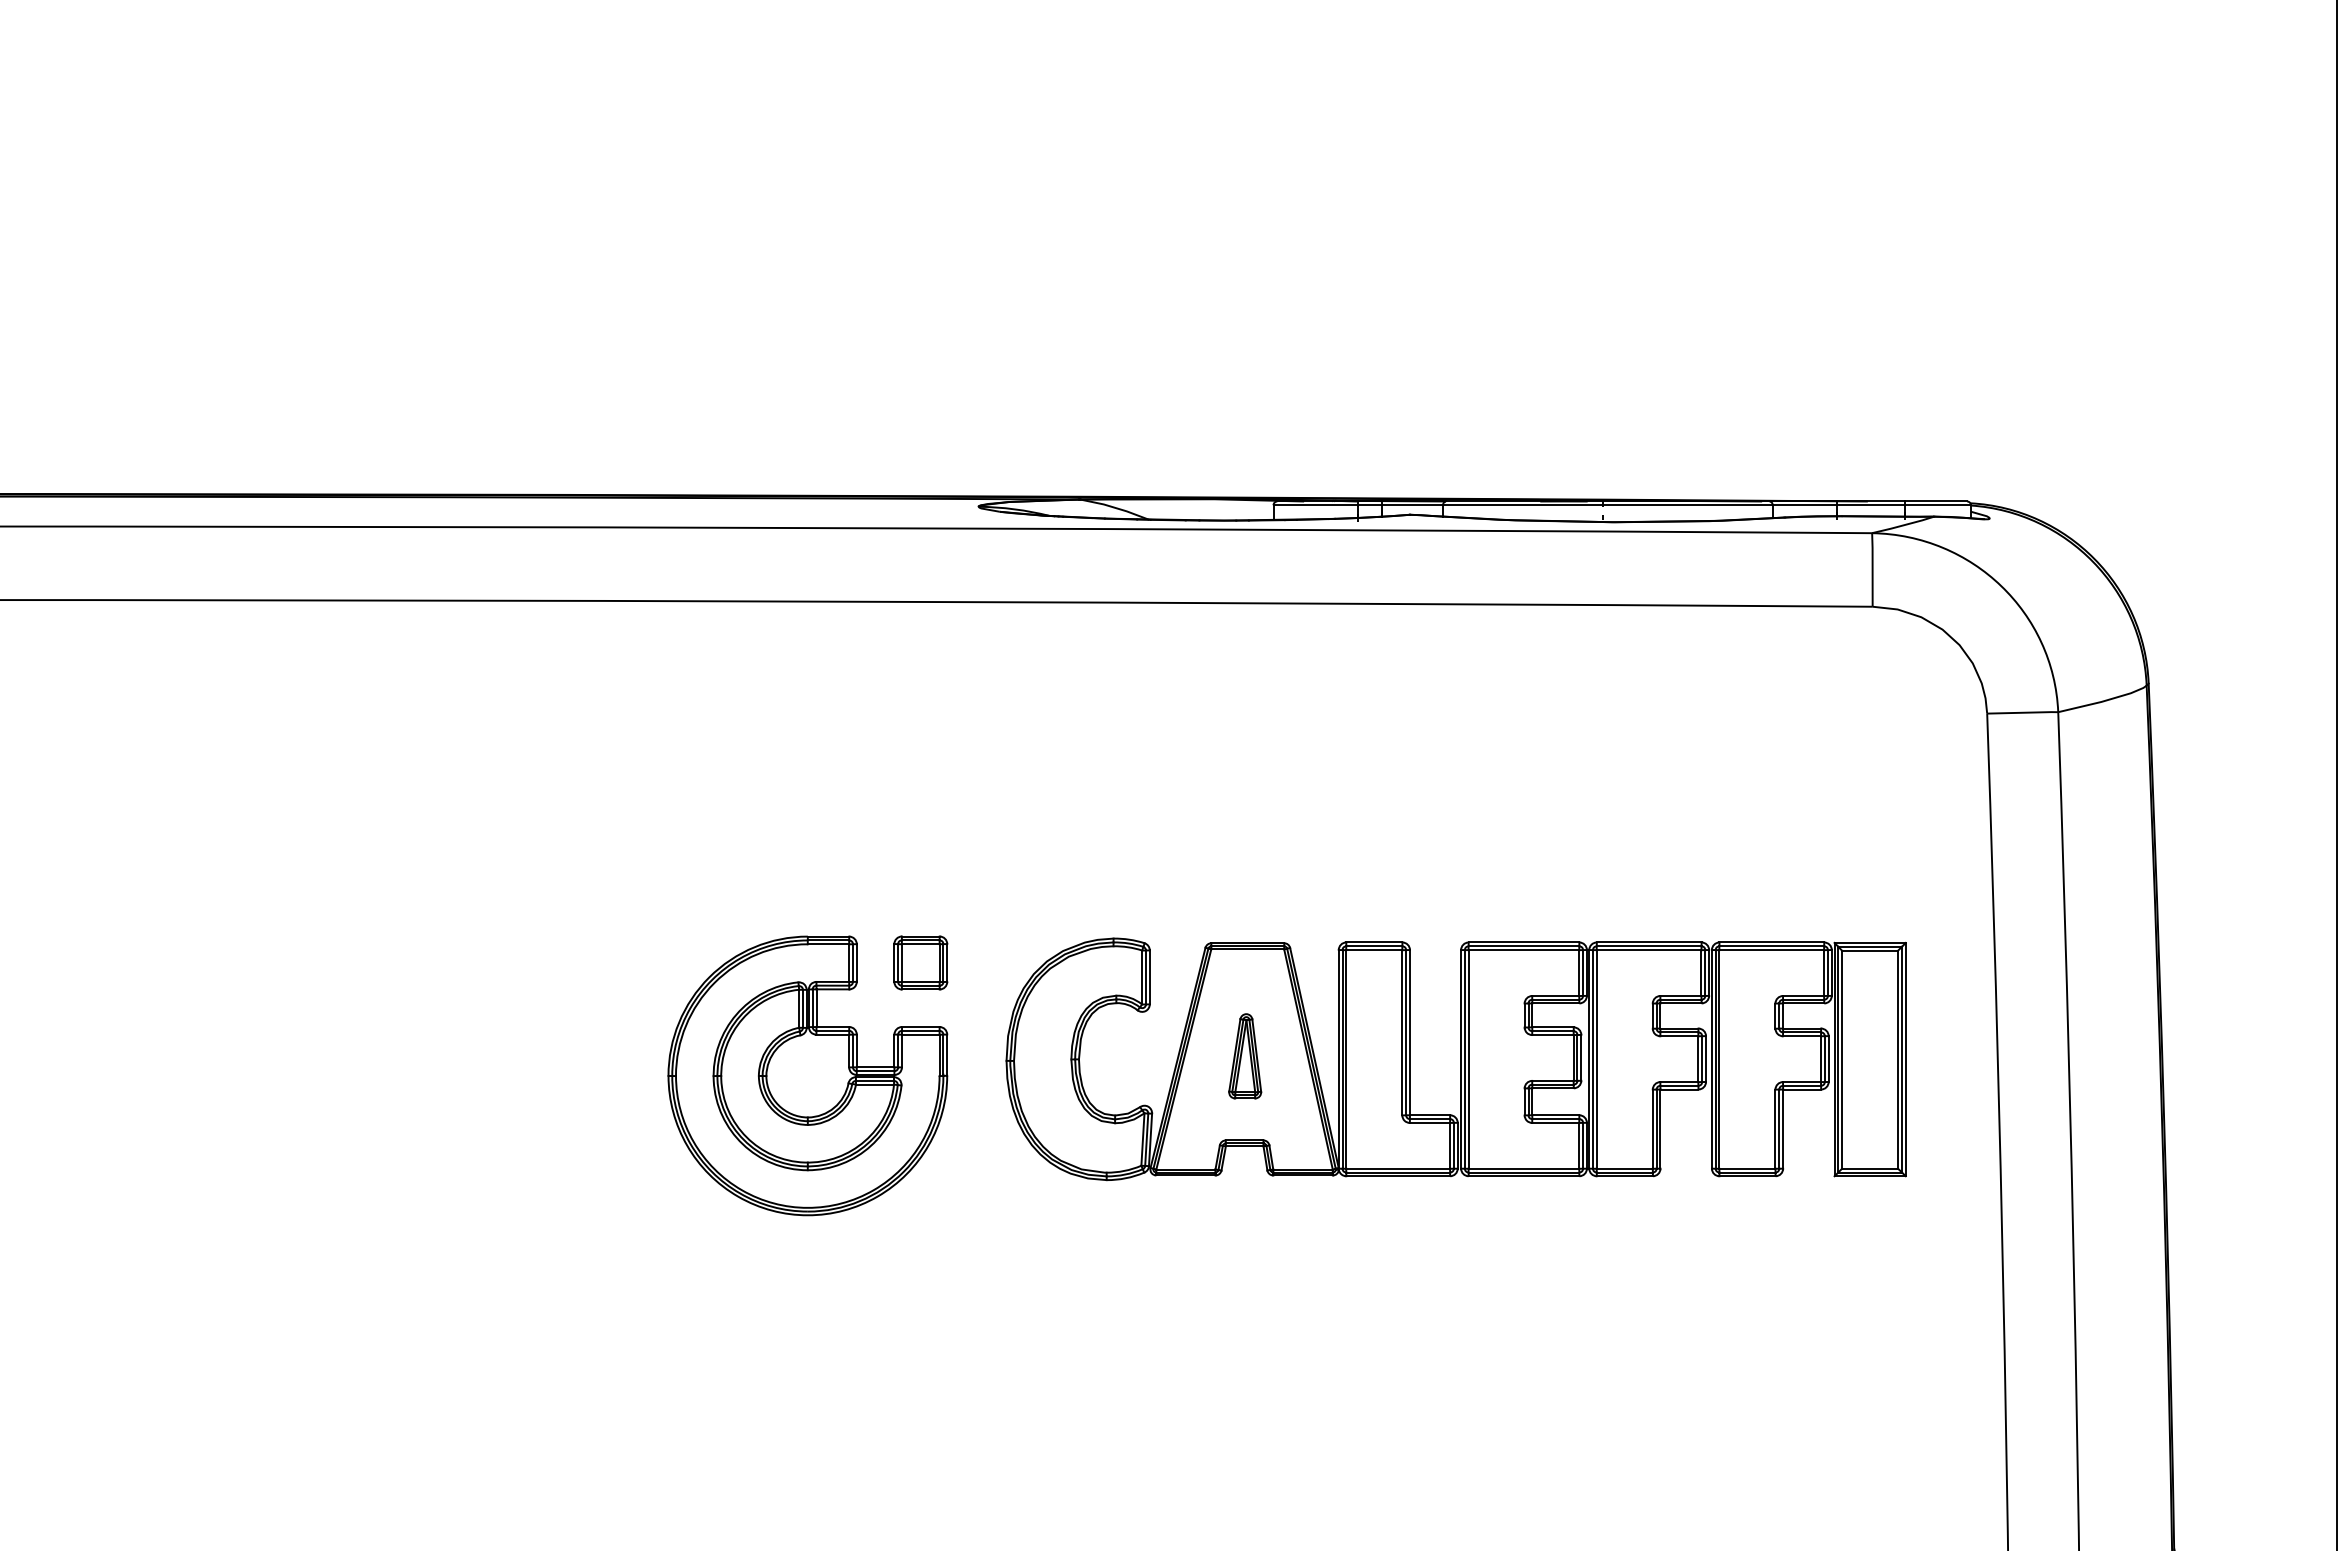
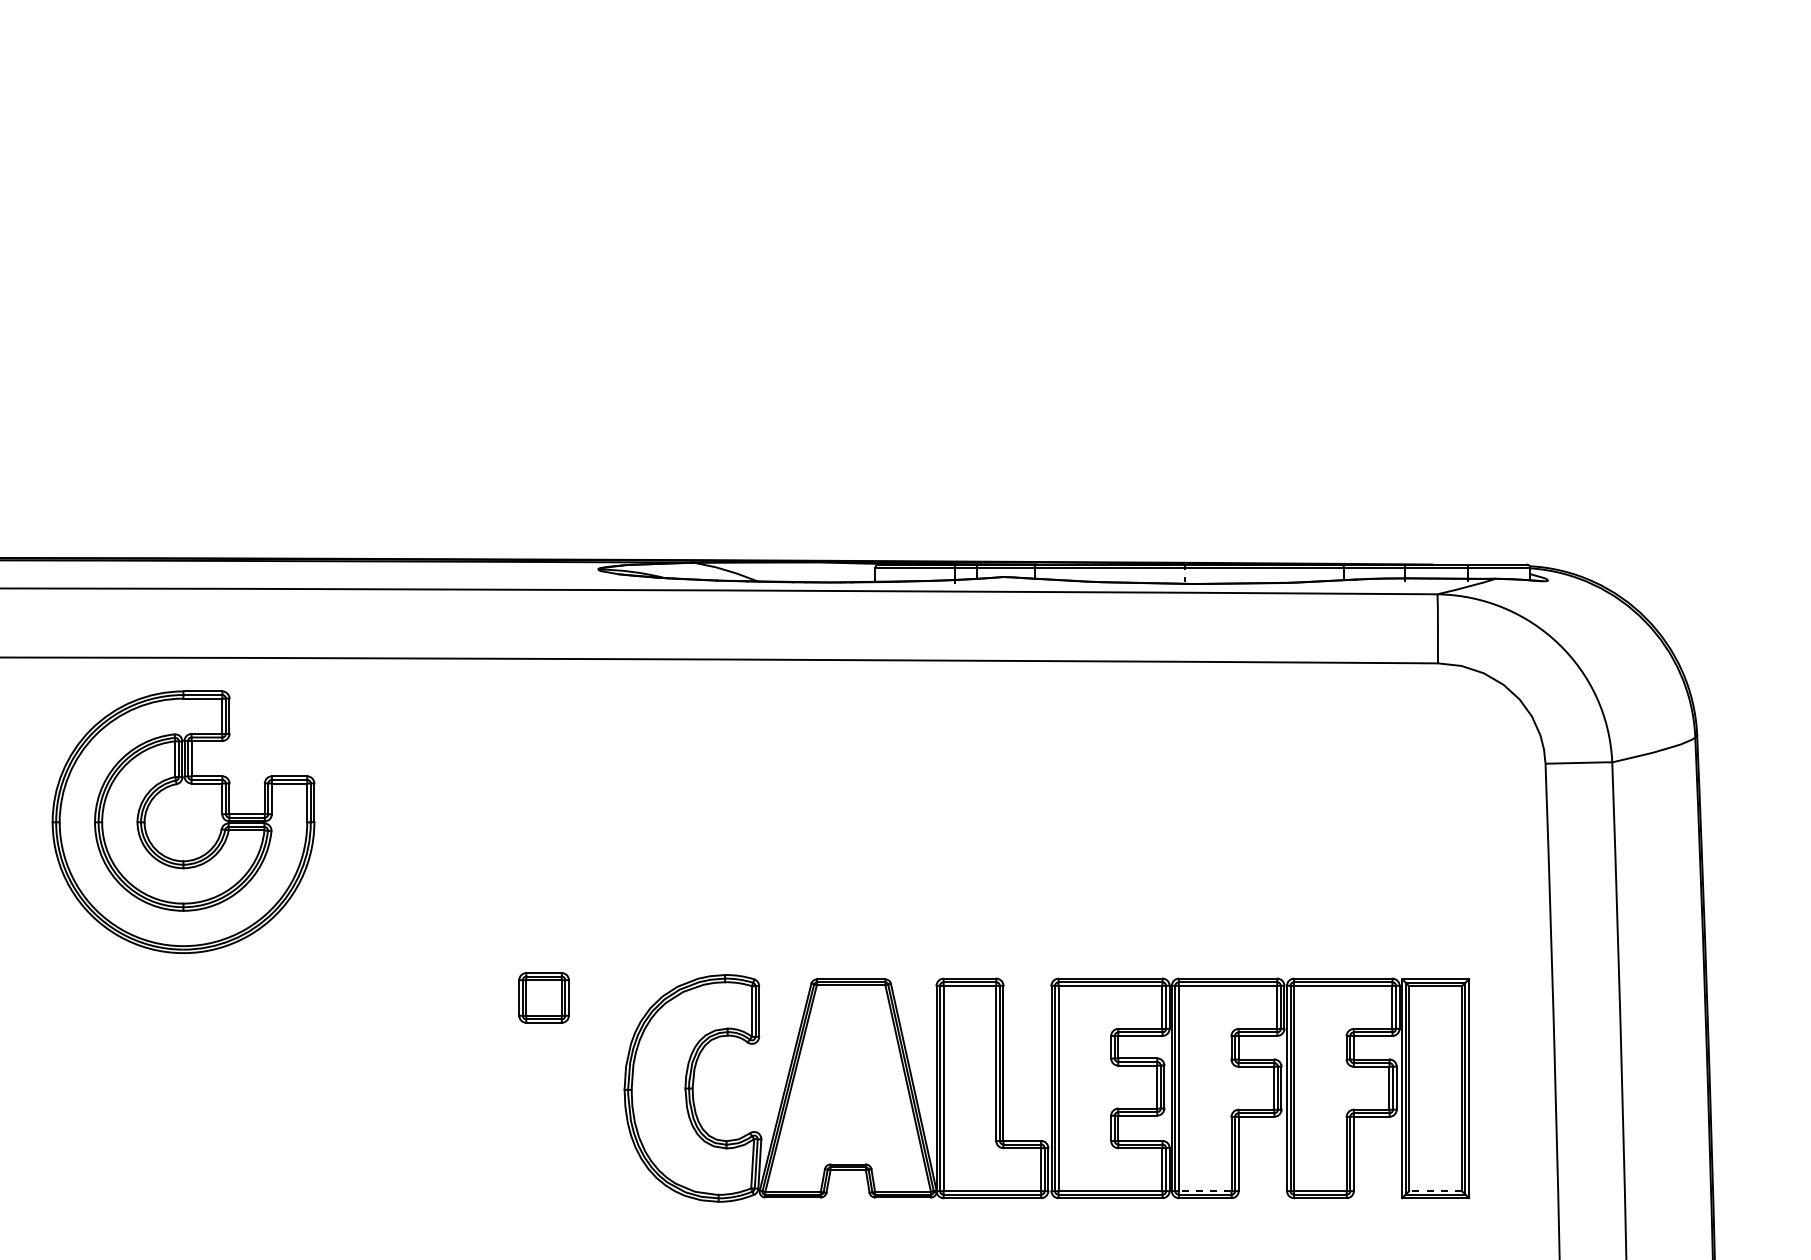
part: (1245, 1056) -> (849, 1085), removed
part: (807, 1075) -> (183, 821), moved
line: (1624, 1168) -> (1204, 1190), solid -> dashed
line: (1869, 1168) -> (1435, 1190), solid -> dashed

